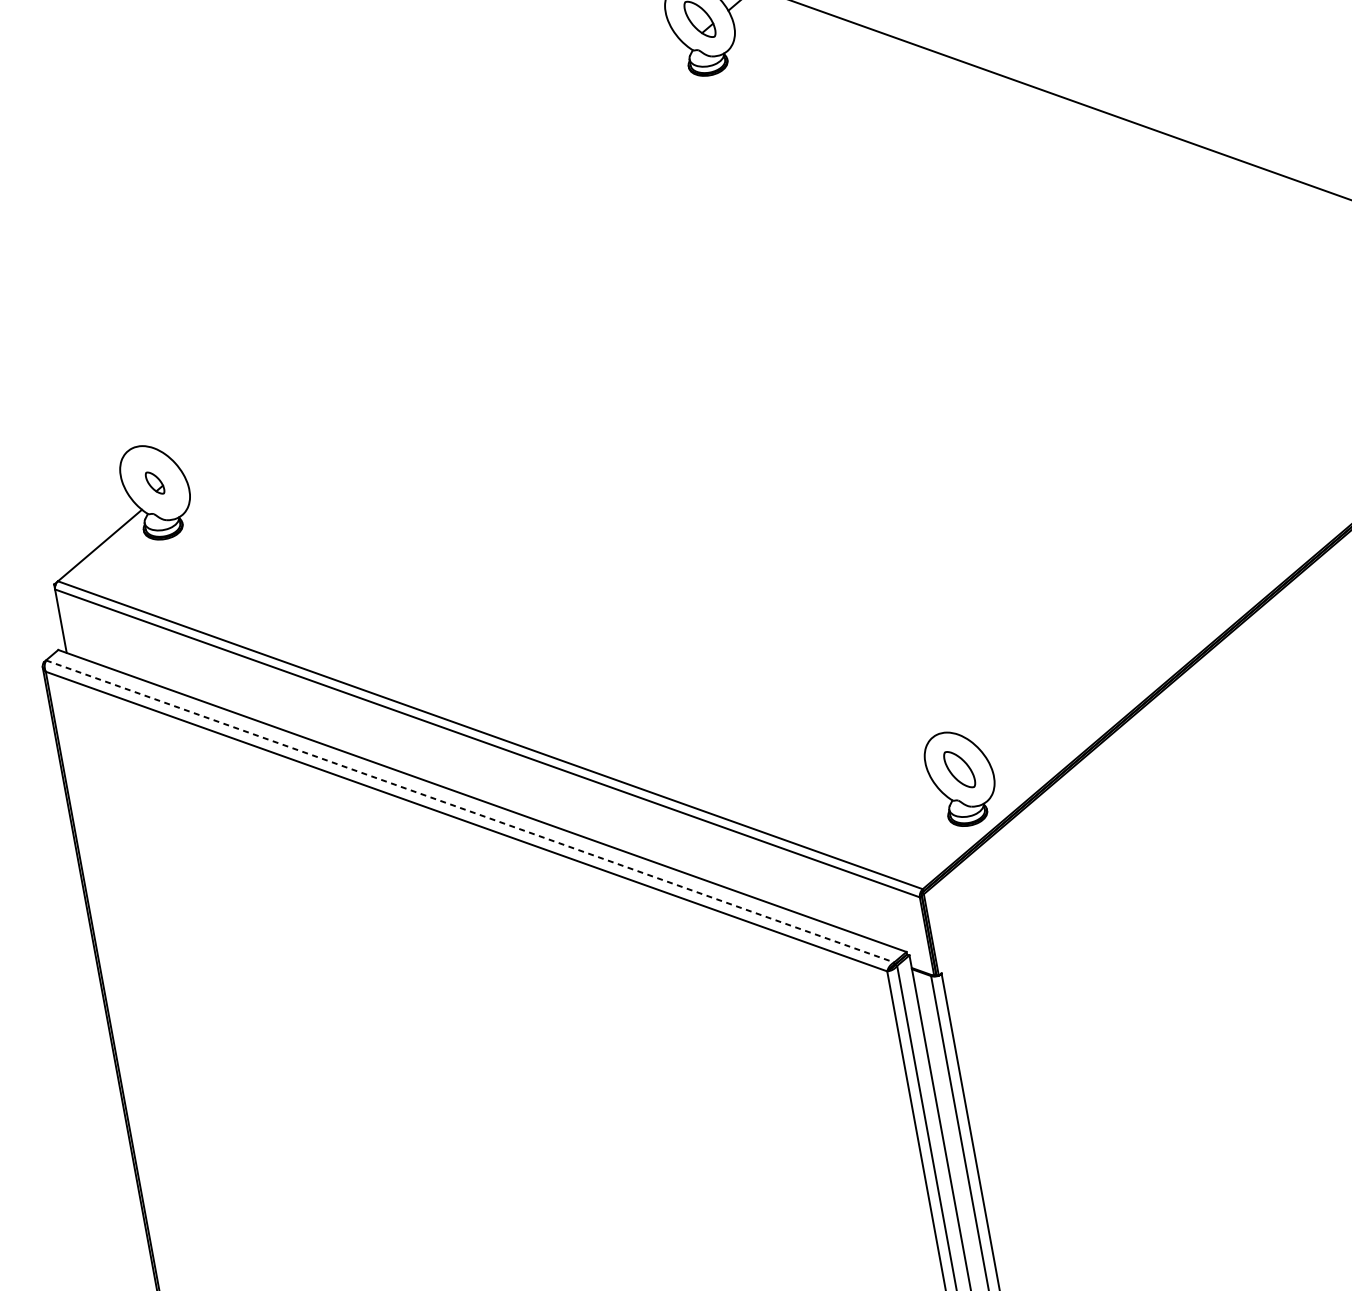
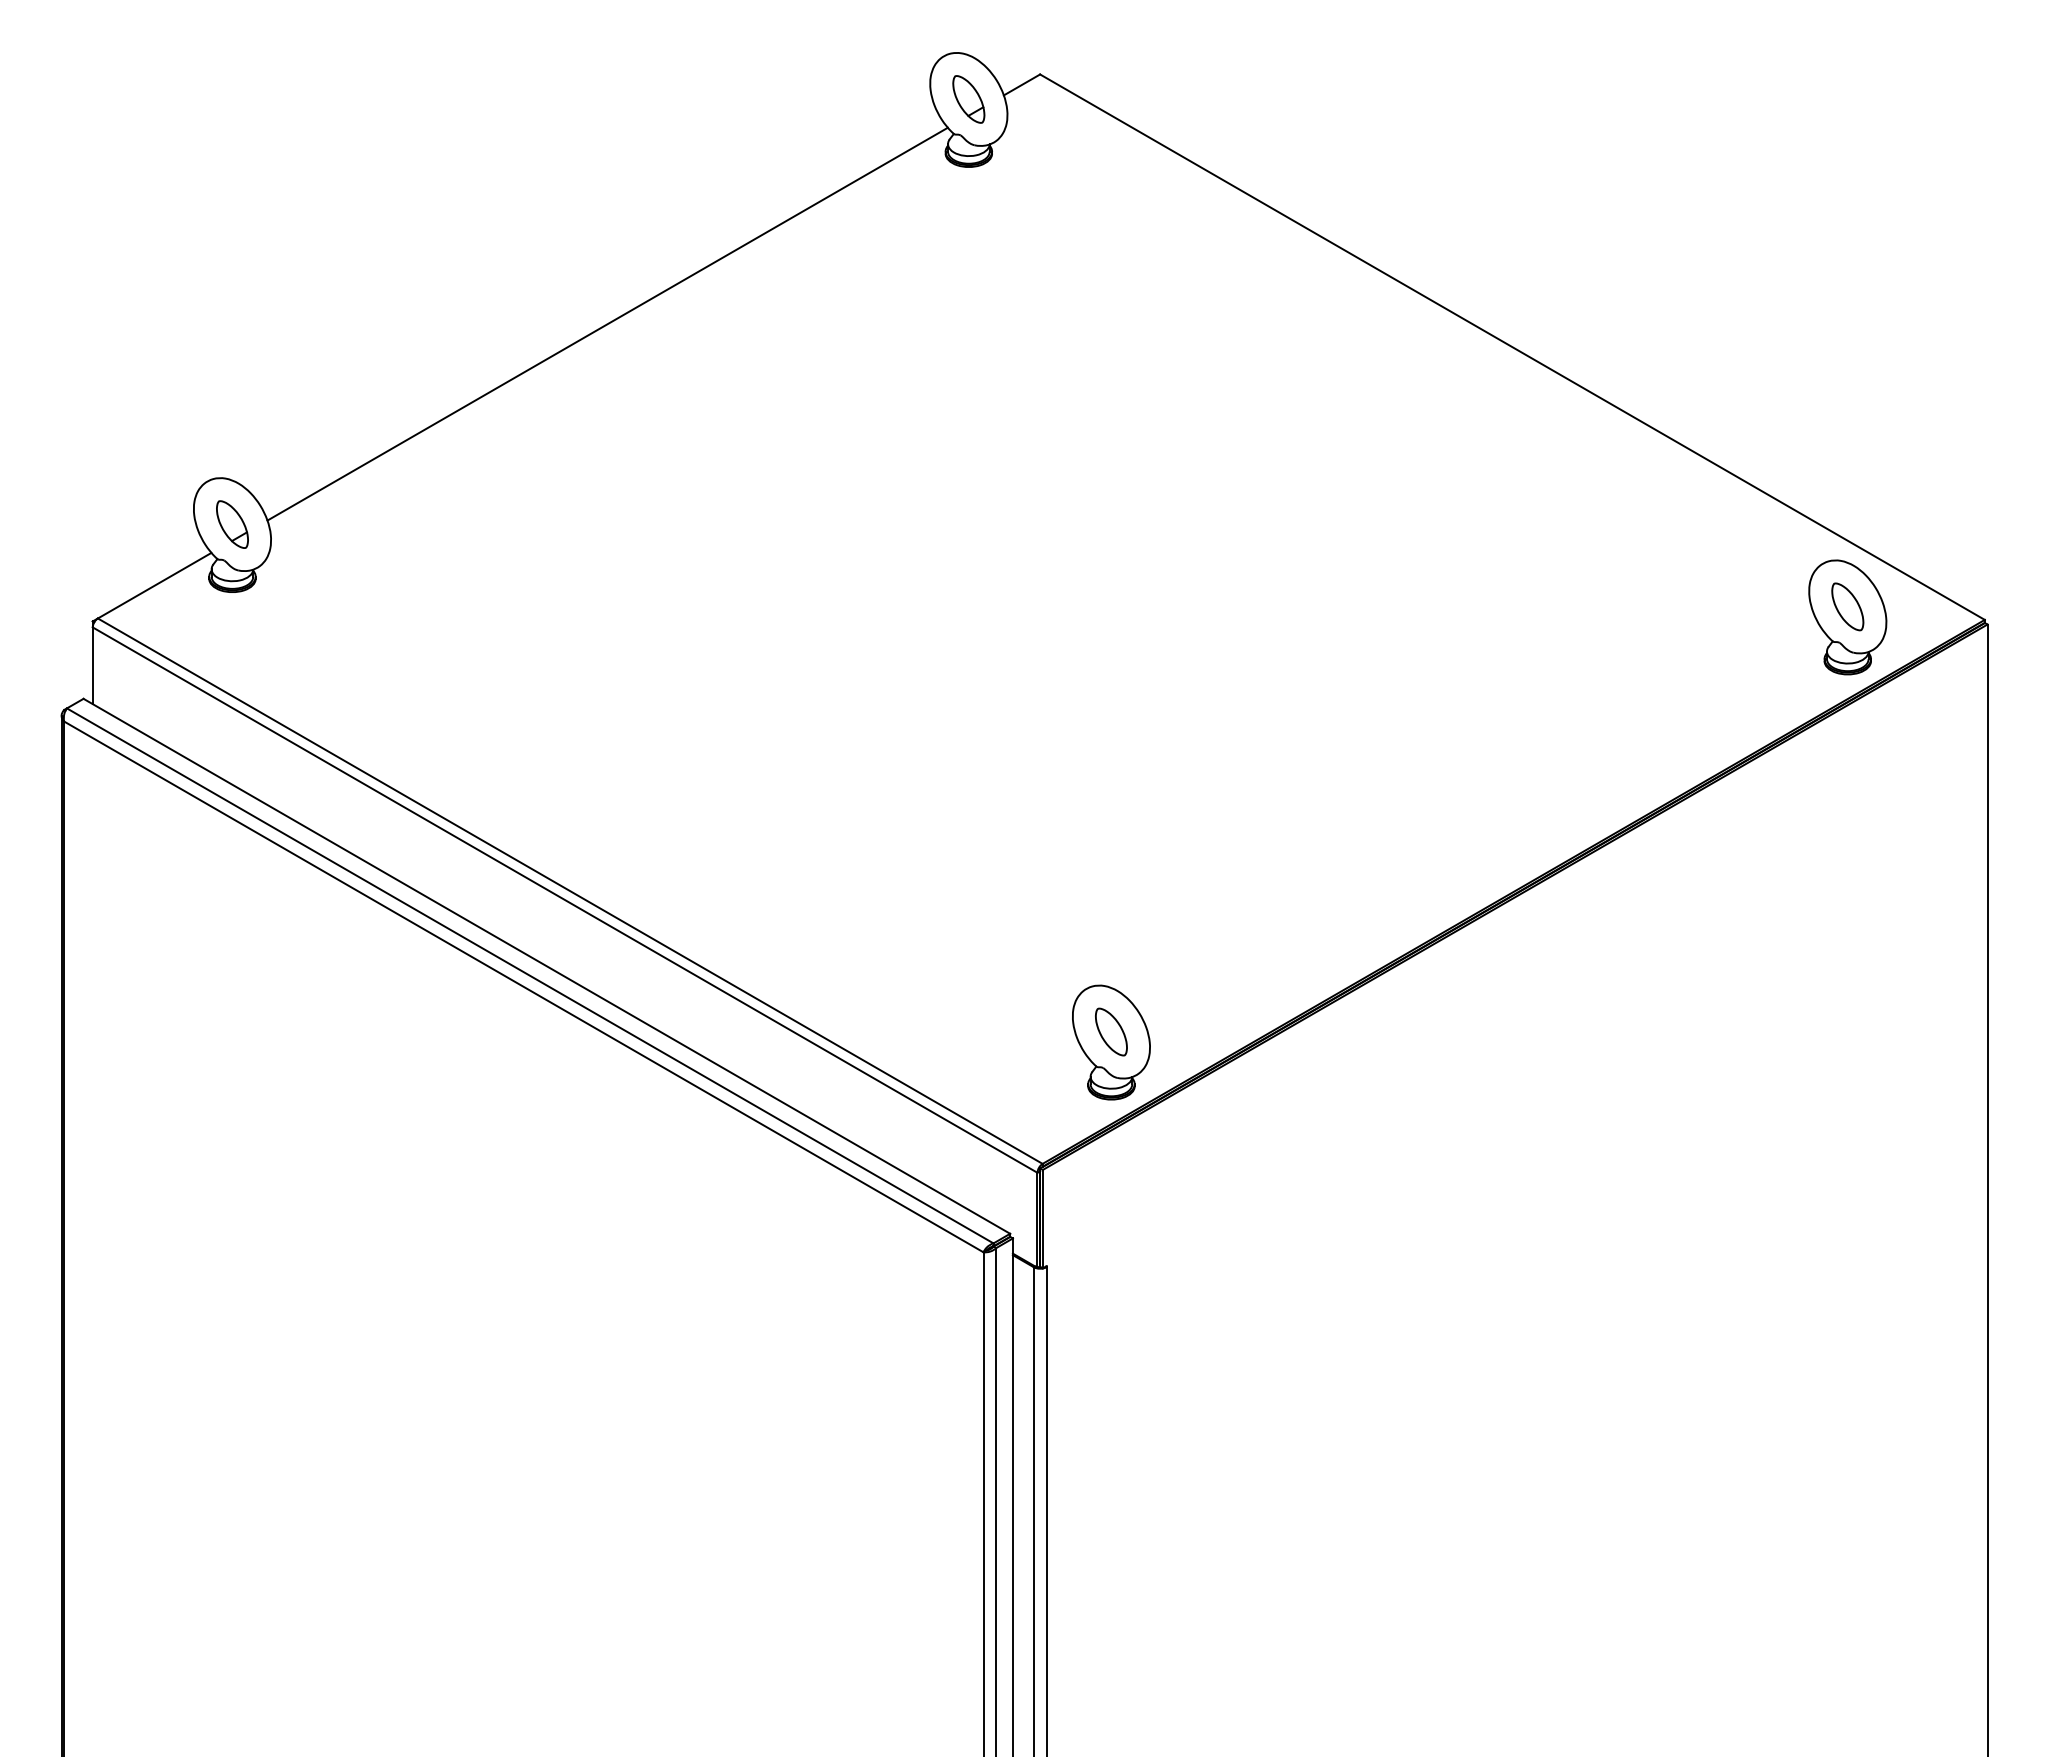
line: (434, 259) -> (607, 323), added
part: (155, 483) -> (232, 524), size x1.67
line: (470, 811) -> (530, 975), dashed -> solid

